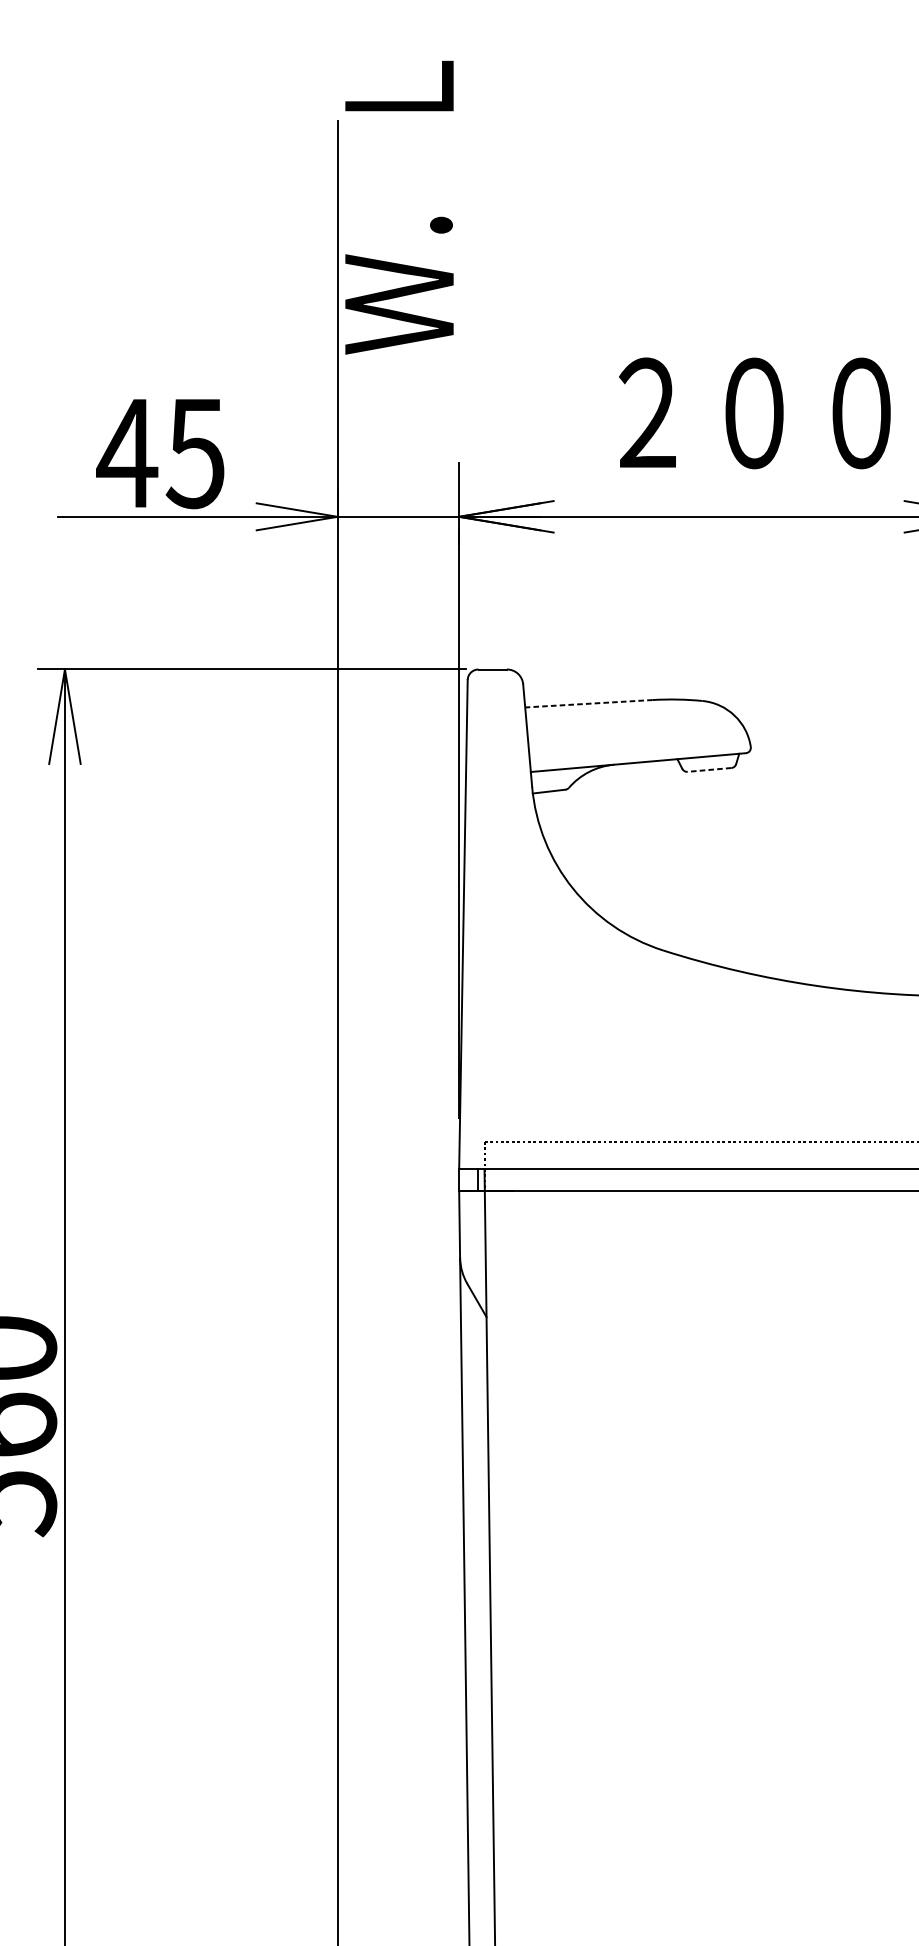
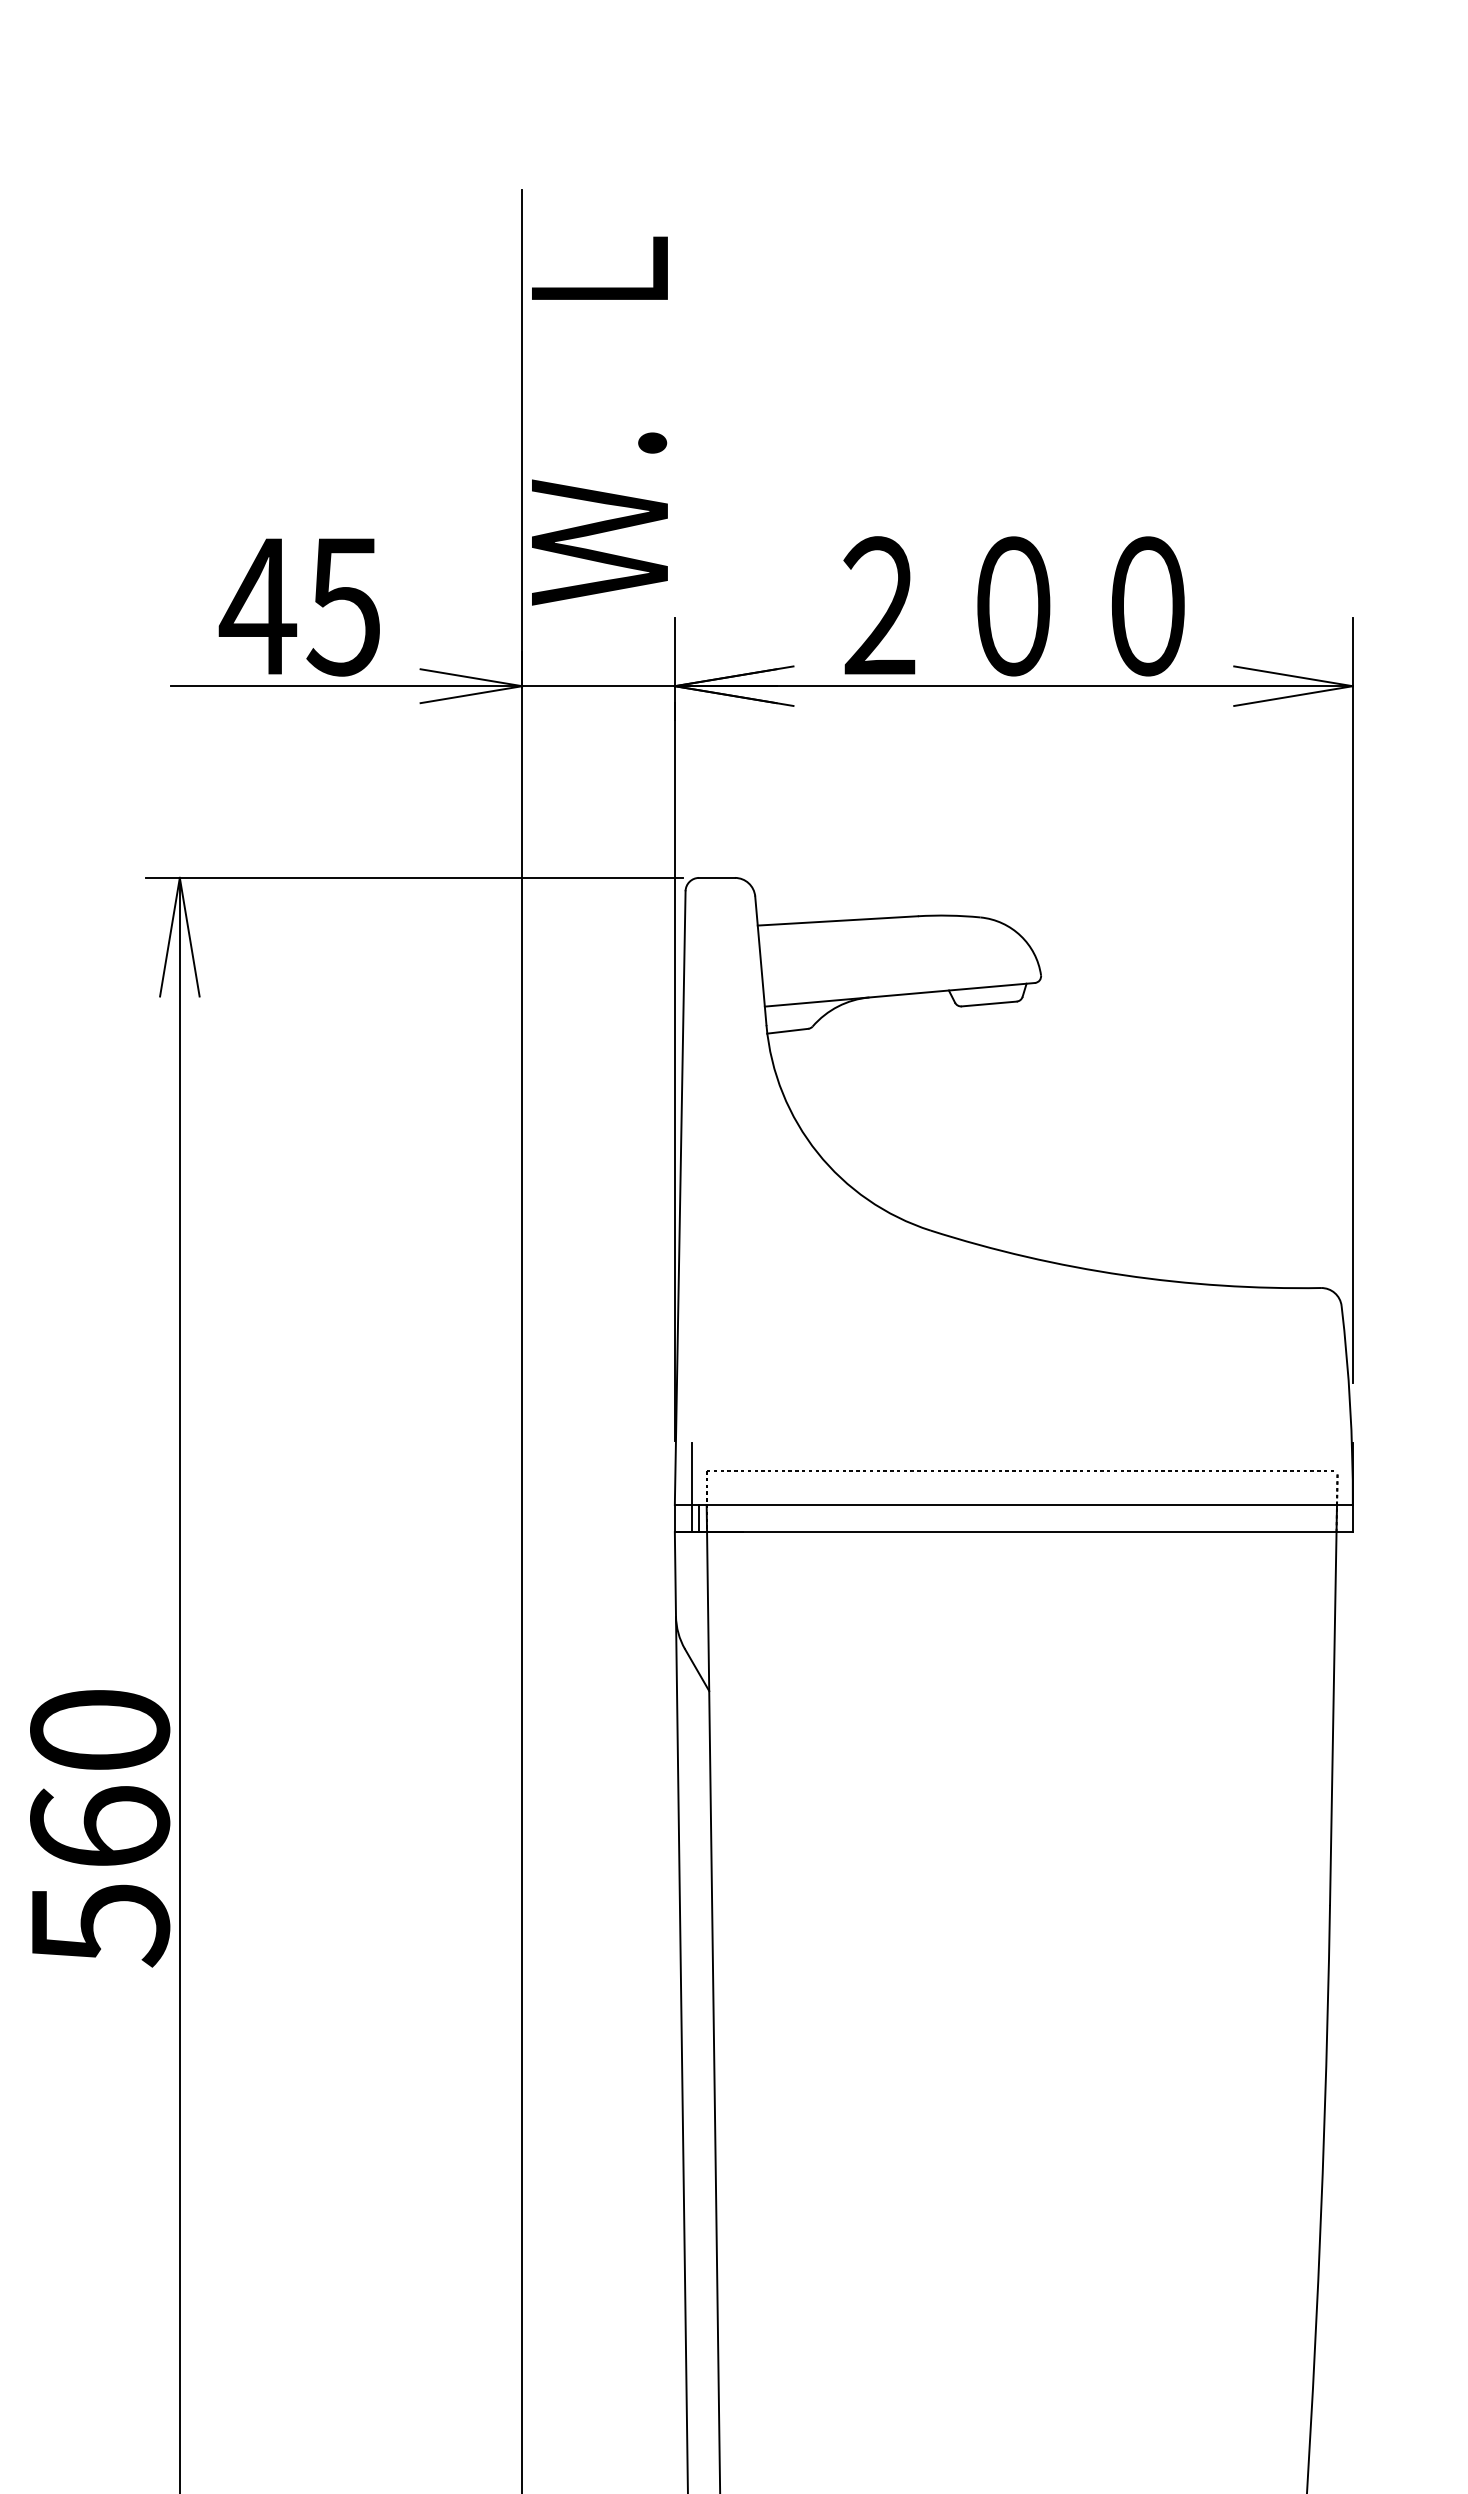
text: (399, 207) -> (599, 420), moved
text: (754, 413) -> (1013, 606), moved
line: (588, 703) -> (837, 920), dashed -> solid
line: (709, 770) -> (989, 1004), dashed -> solid
line: (472, 1154) -> (691, 1487), added

